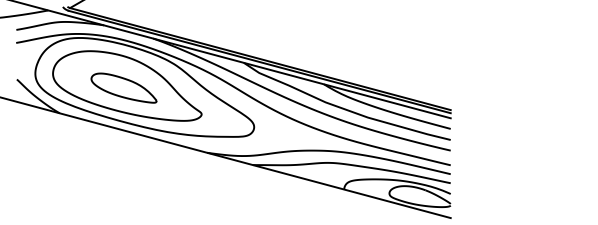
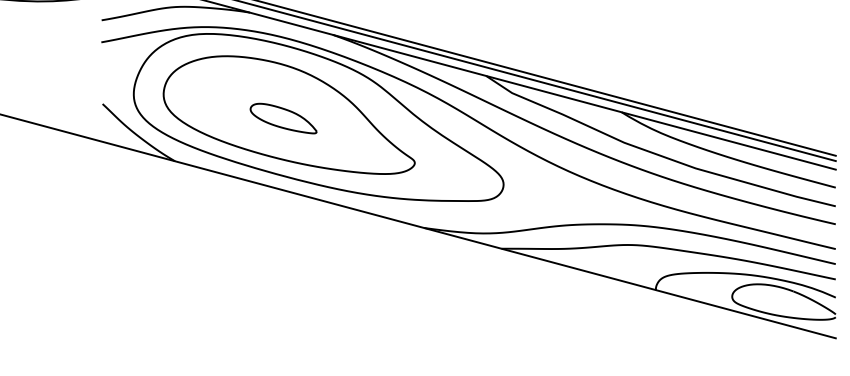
part: (123, 87) -> (282, 117), size x0.6

